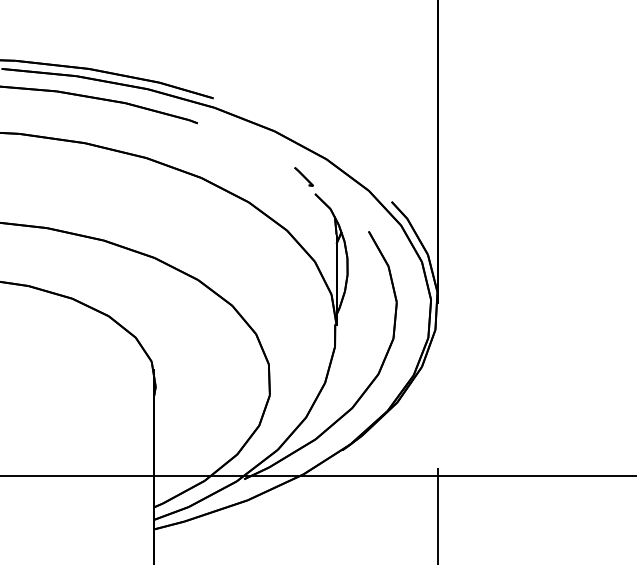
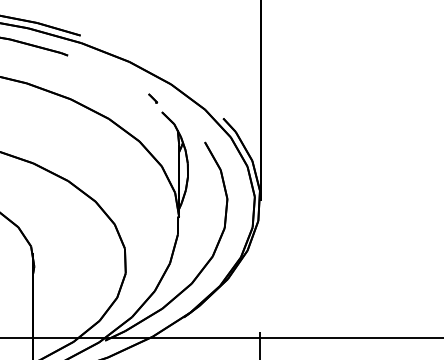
part: (303, 176) -> (152, 98), size x0.6

